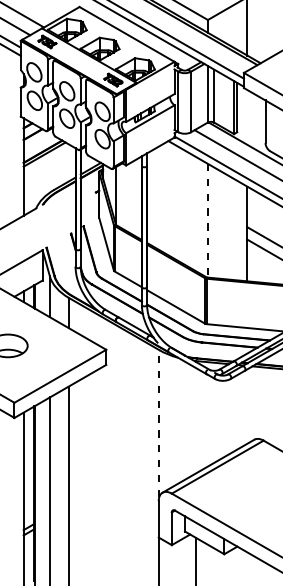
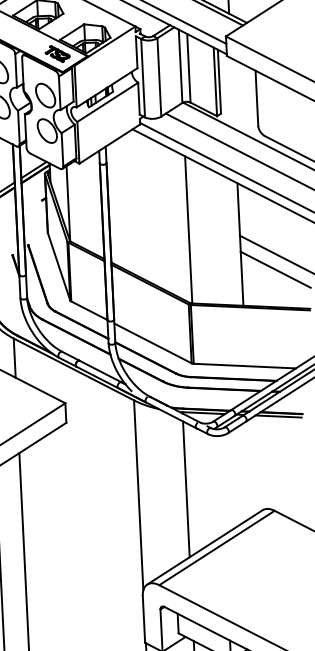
line: (207, 220) -> (188, 229), dashed -> solid
line: (196, 420) -> (186, 489), added
line: (159, 423) -> (138, 495), dashed -> solid

